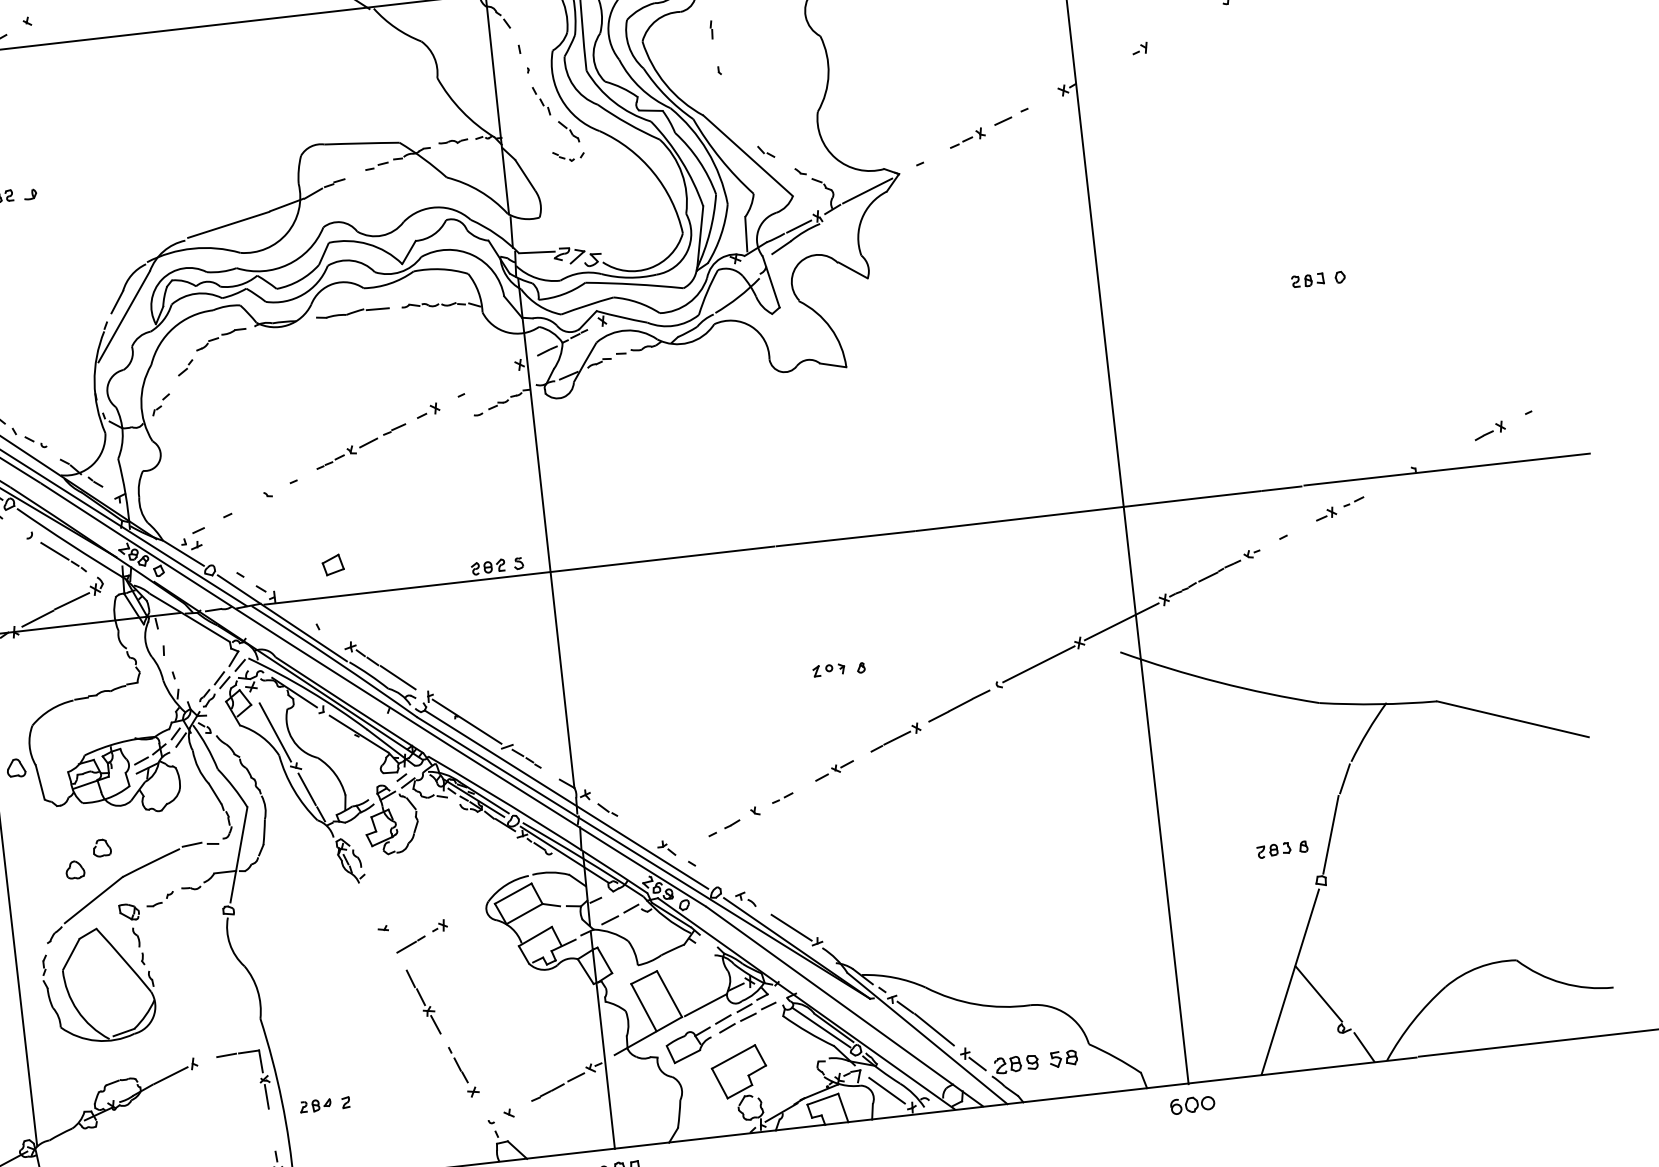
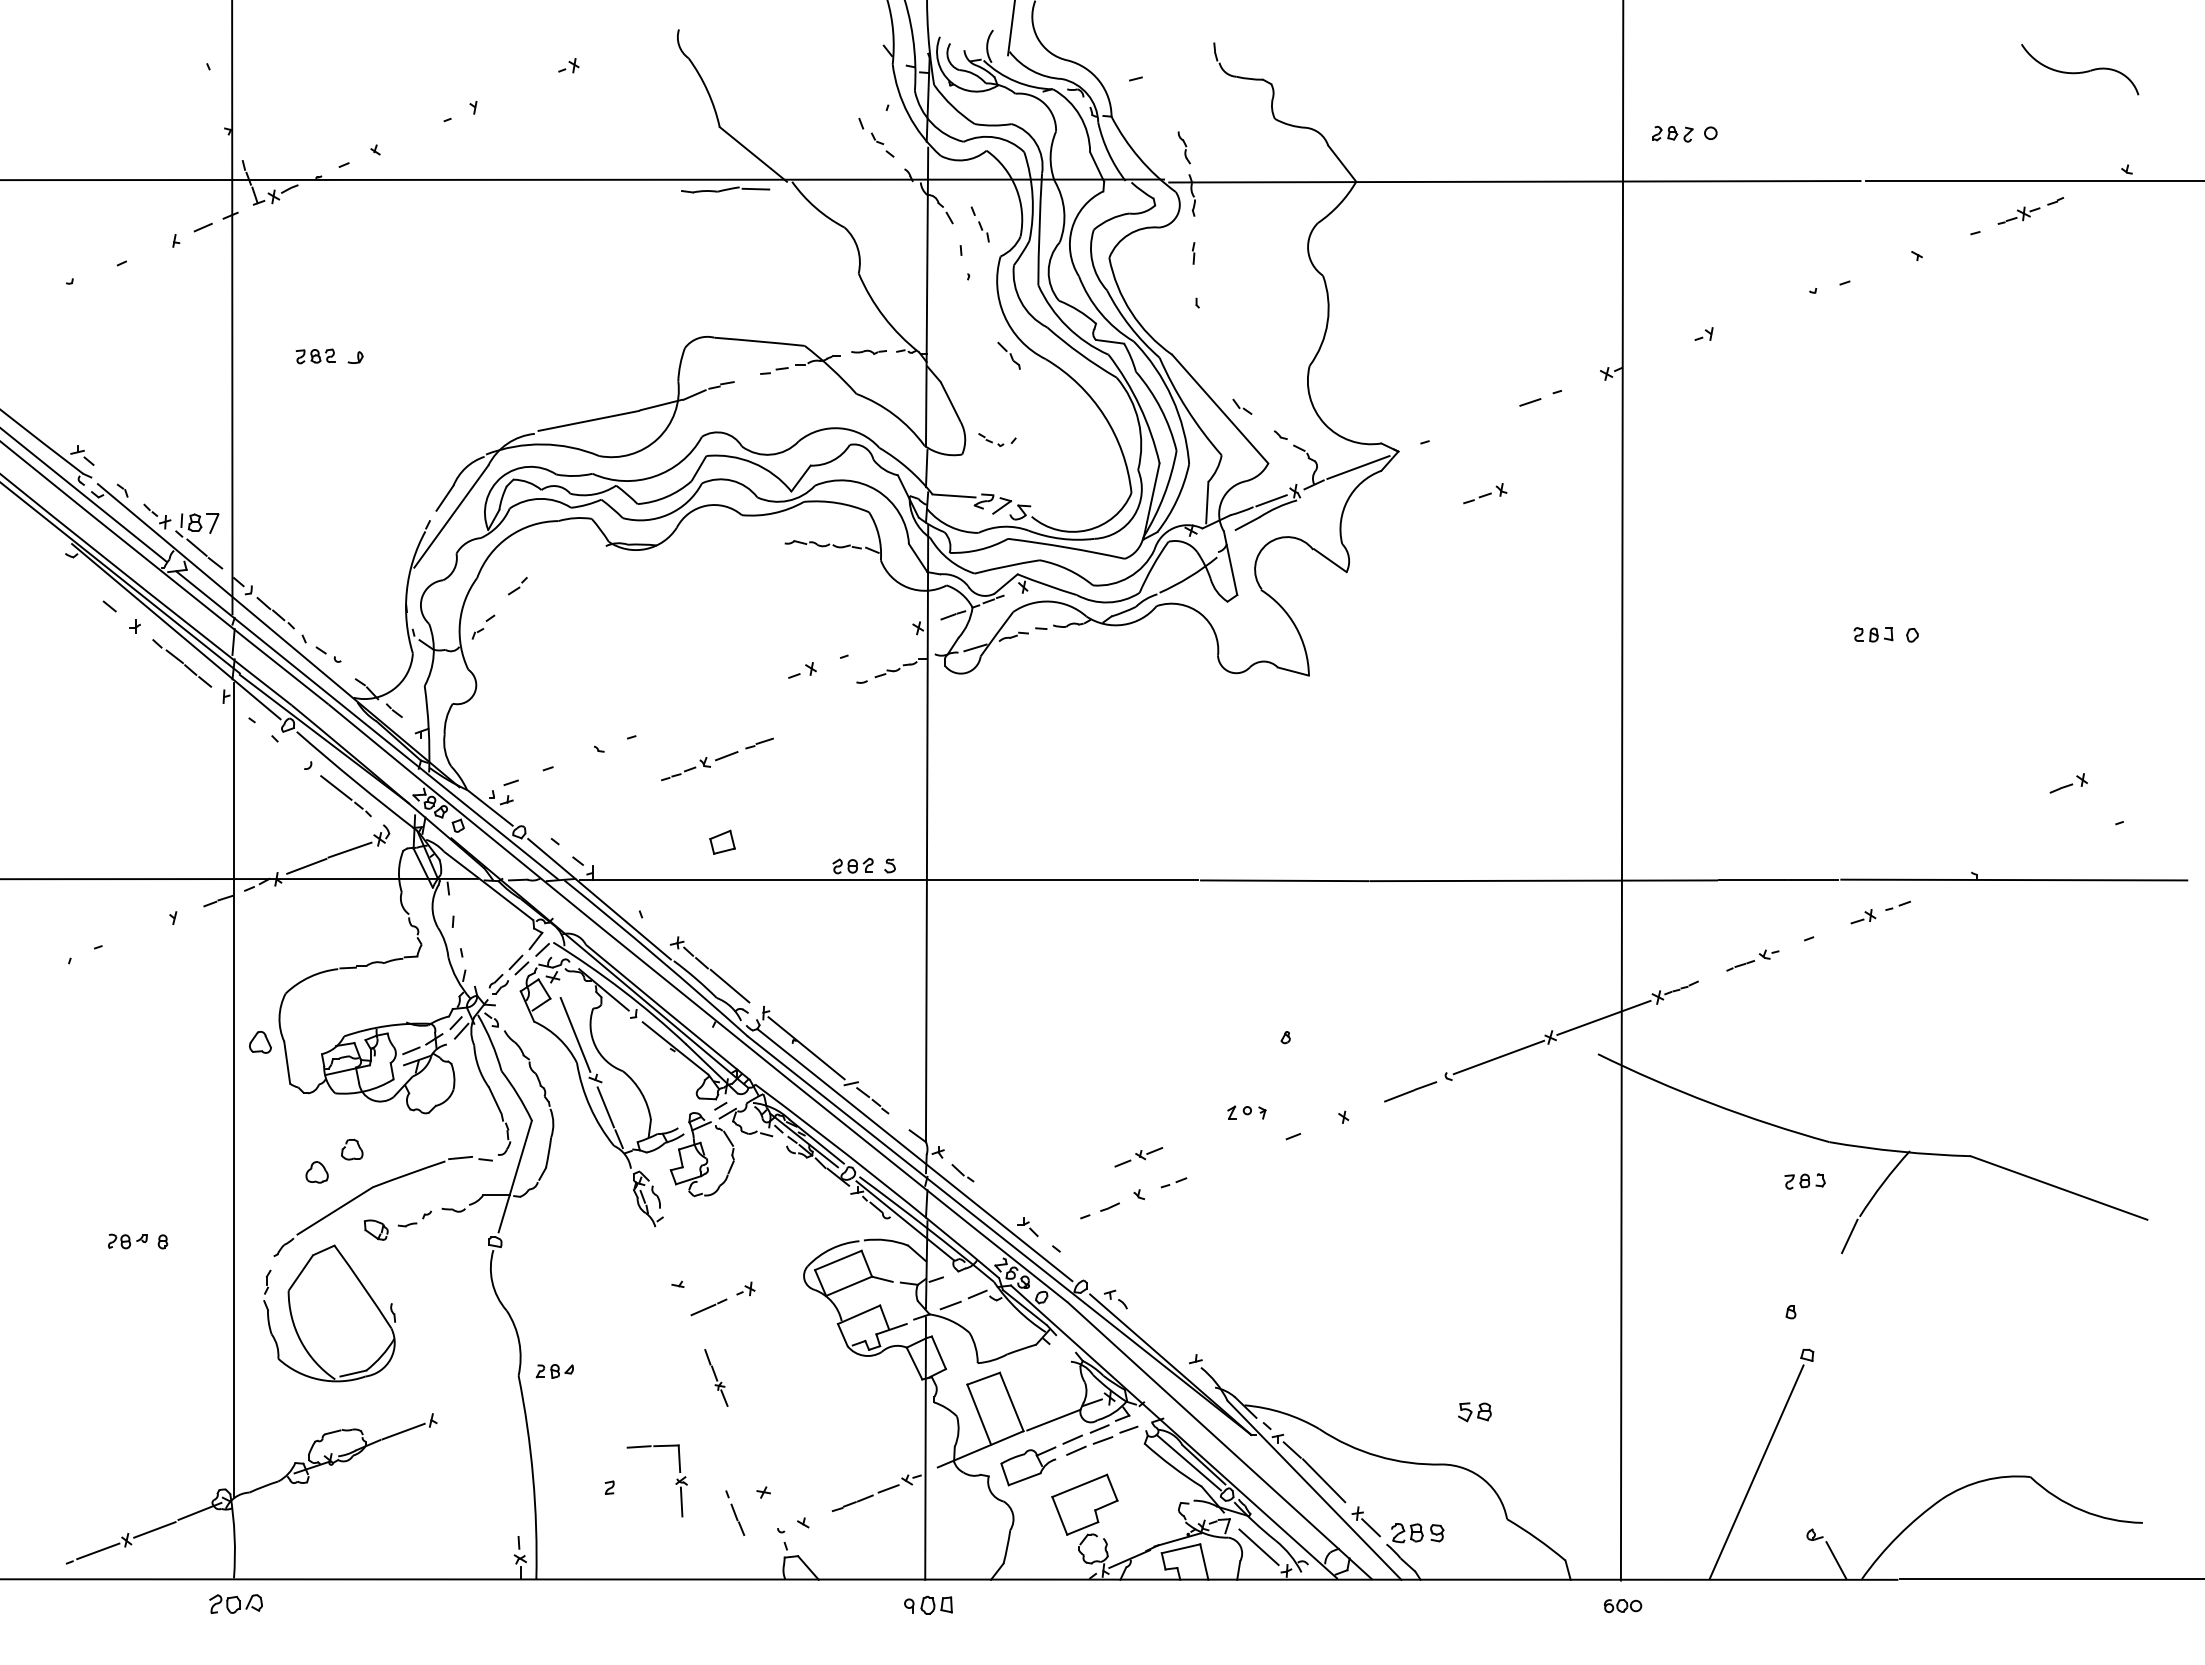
part: (540, 101) -> (979, 224), moved
part: (967, 137) -> (1485, 493), moved
part: (568, 155) -> (997, 439), moved
part: (352, 312) -> (725, 189), moved
part: (221, 339) -> (564, 557), removed
part: (1489, 430) -> (2068, 783), moved
part: (361, 446) -> (717, 759), moved
part: (333, 564) -> (722, 841), moved
line: (1208, 577) -> (1713, 976), removed
part: (828, 669) -> (1246, 1112), moved
line: (938, 716) -> (1371, 1106), removed
line: (897, 738) -> (1319, 1126), removed
part: (834, 771) -> (1138, 1157), moved
line: (1330, 834) -> (1824, 1301), removed
part: (1273, 850) -> (1804, 1181), moved
line: (791, 928) -> (1166, 1339), removed
part: (138, 946) -> (382, 1272), removed
line: (1319, 994) -> (1789, 1490), removed
part: (423, 1001) -> (716, 1377), size x0.7
part: (1063, 1059) -> (1474, 1412), moved
part: (458, 1064) -> (735, 1512), moved
part: (260, 1082) -> (675, 1483), moved
part: (1192, 1104) -> (1622, 1605), size x0.7
part: (315, 1105) -> (554, 1371), moved

